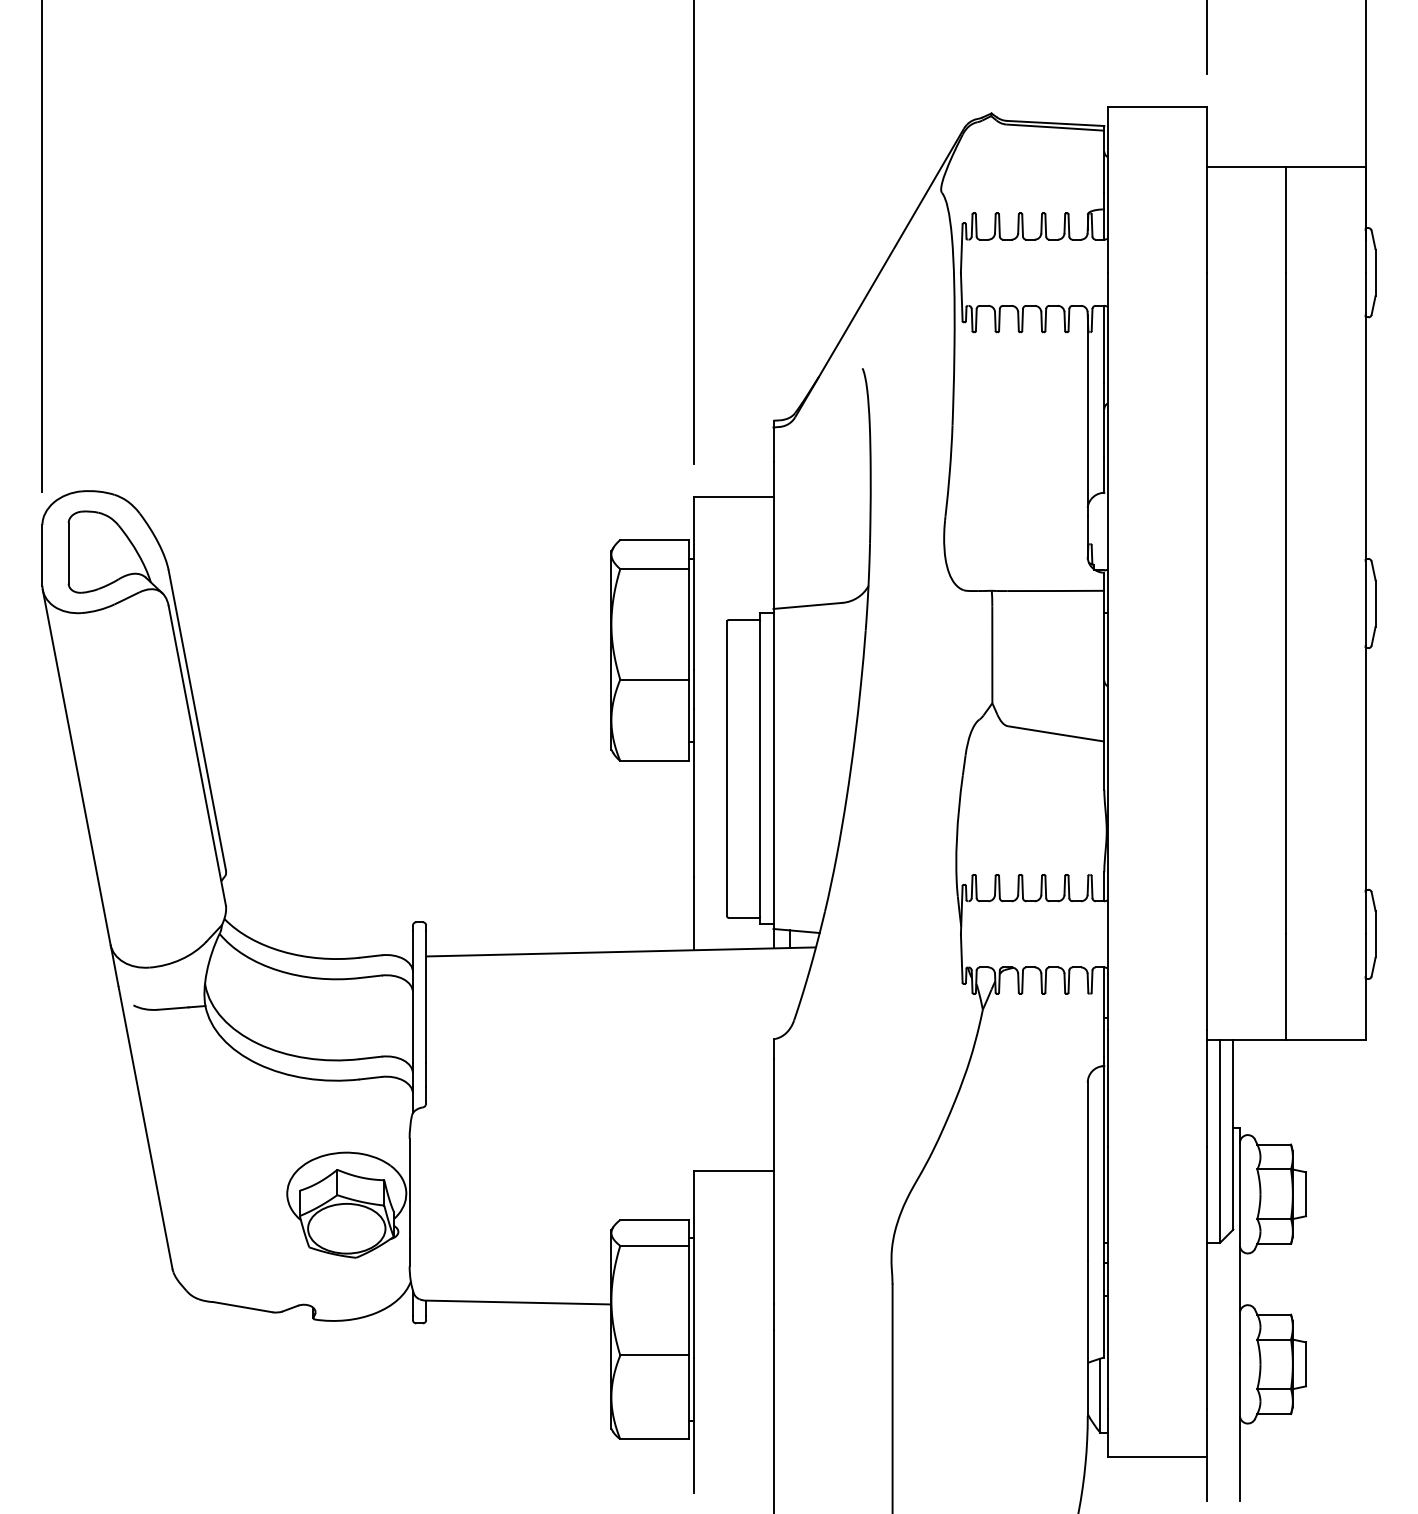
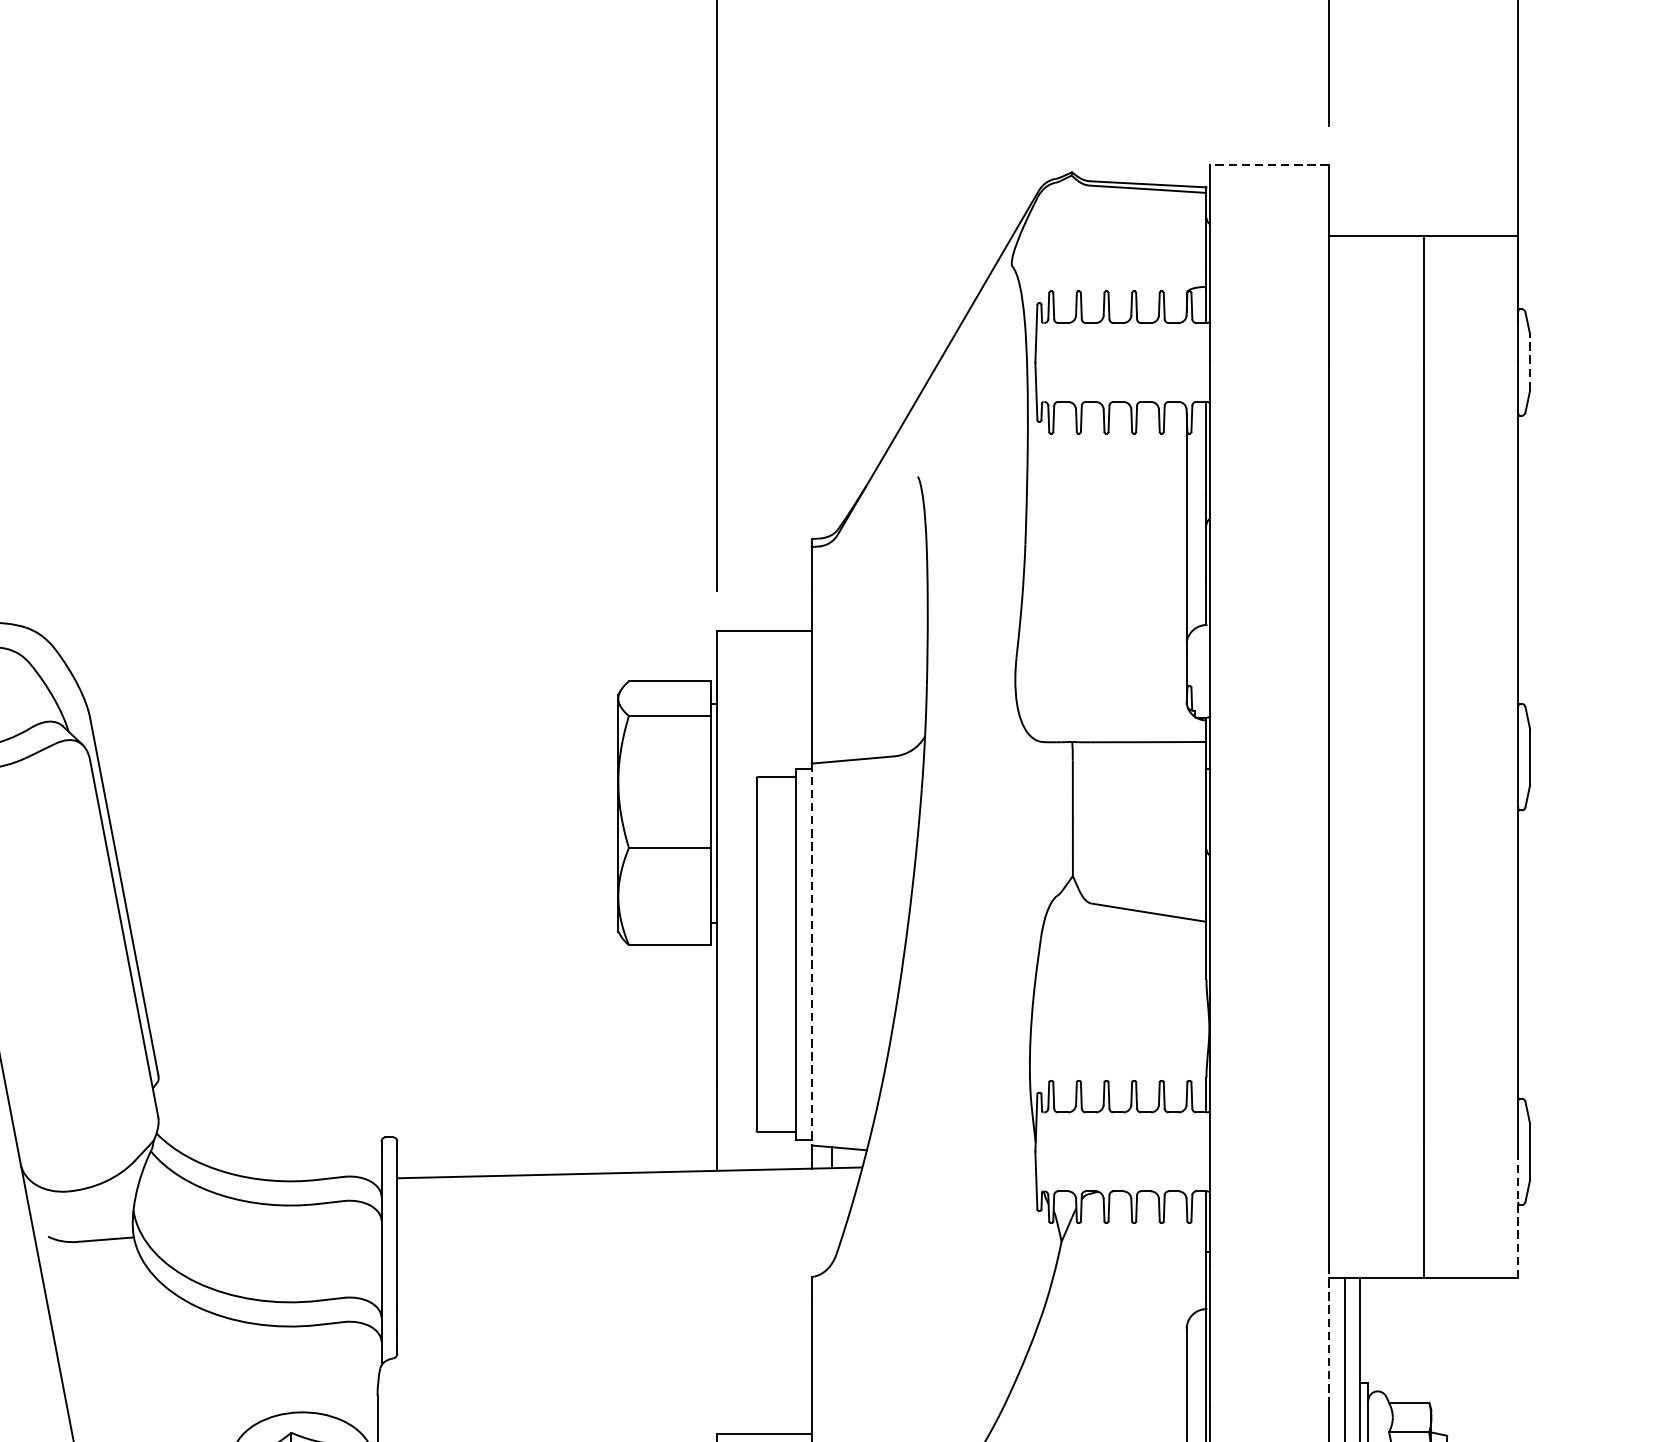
line: (1157, 107) -> (1269, 165), solid -> dashed
line: (1375, 272) -> (1530, 362), solid -> dashed
line: (773, 769) -> (811, 955), solid -> dashed
line: (1365, 987) -> (1518, 1215), solid -> dashed
line: (1206, 1089) -> (1328, 1337), solid -> dashed

